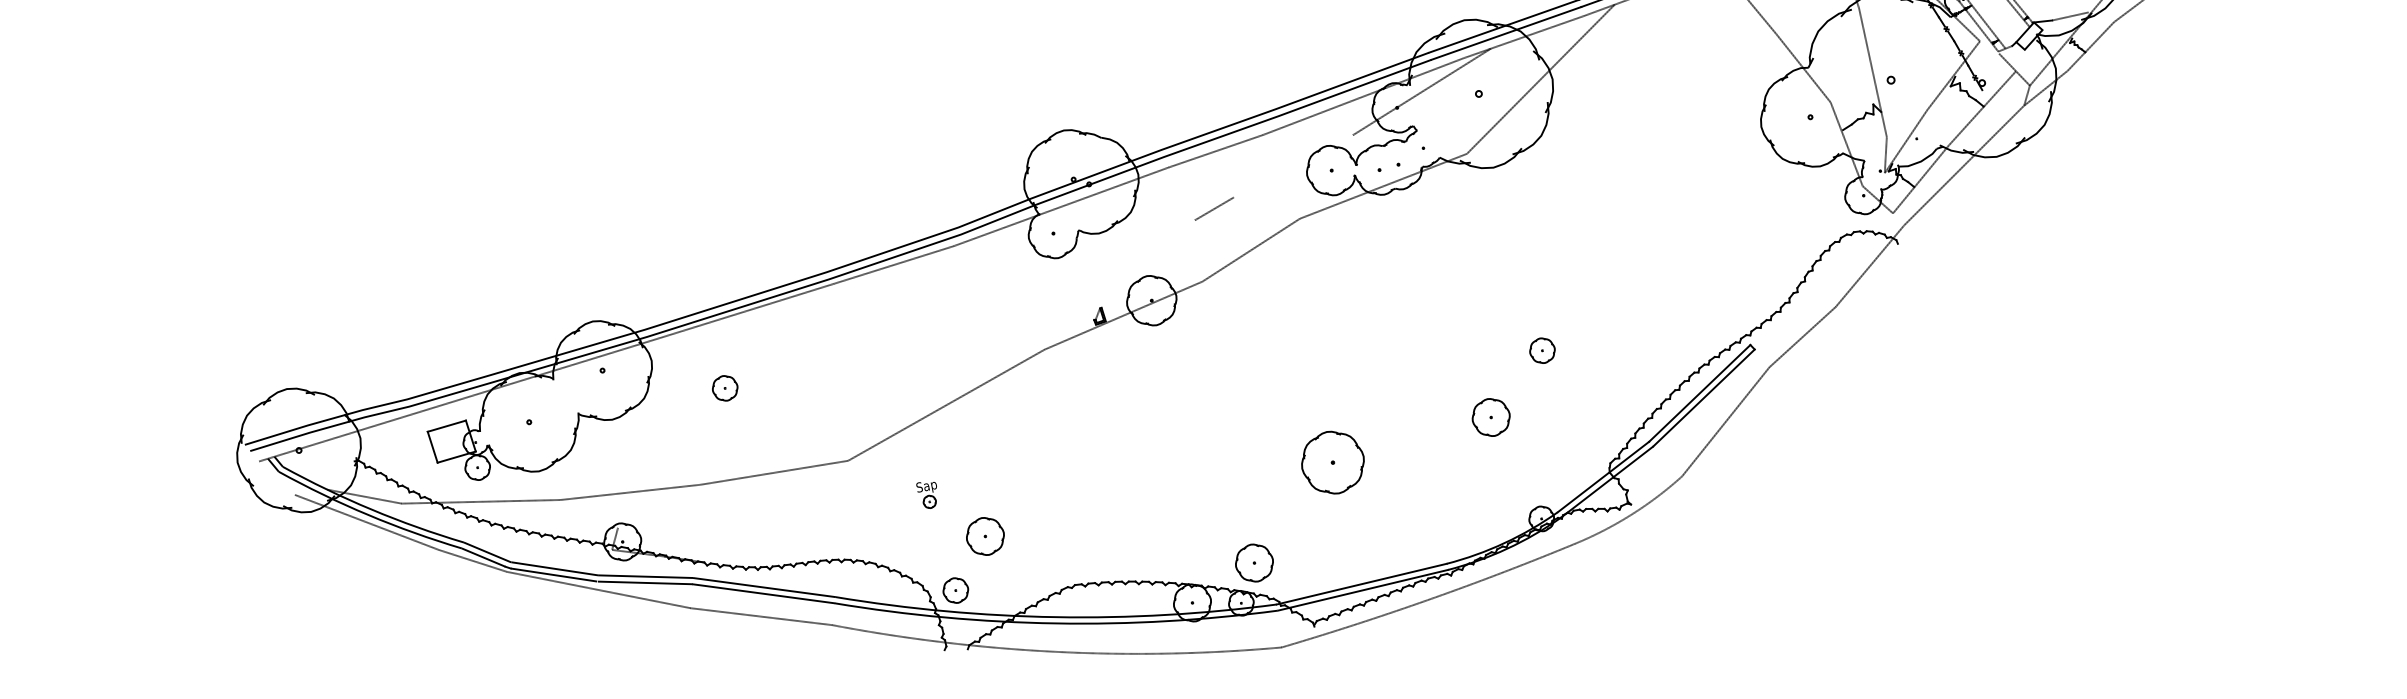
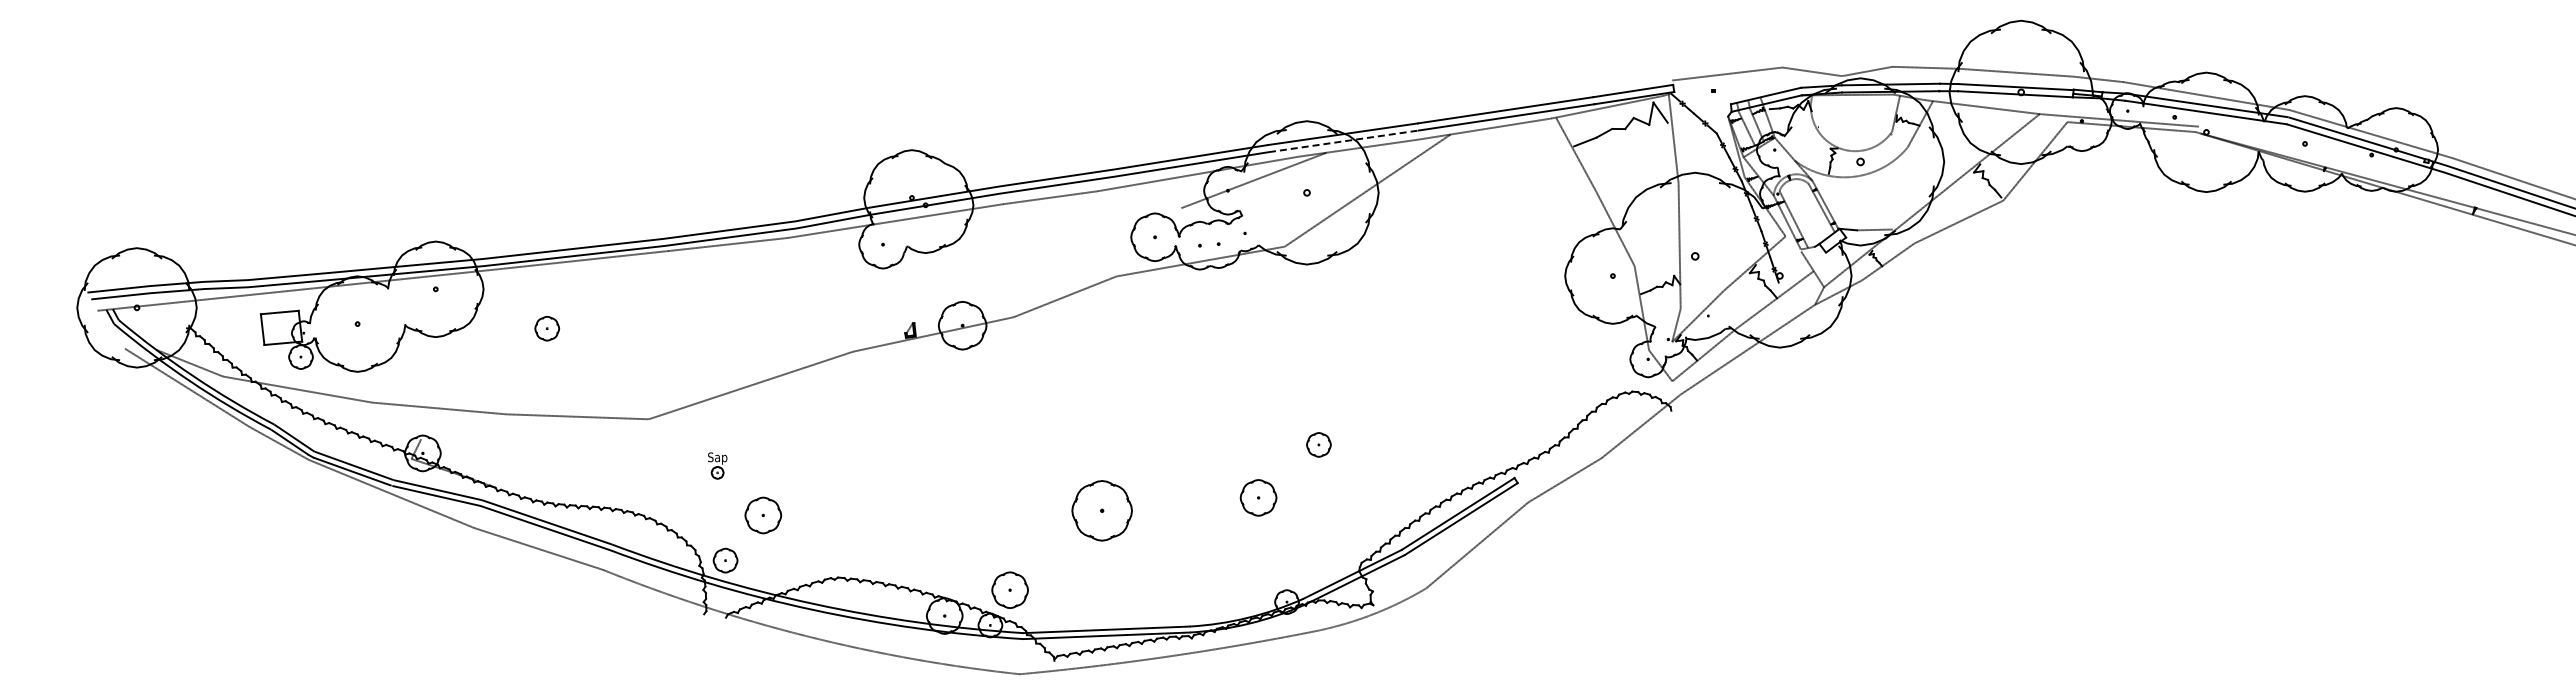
line: (1505, 33) -> (1343, 141), solid -> dashed
line: (1213, 209) -> (1037, 251), removed

